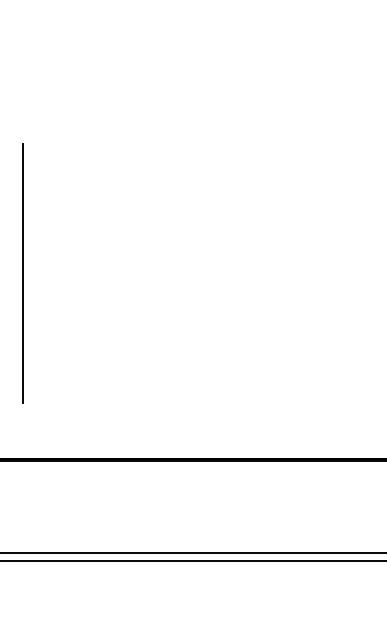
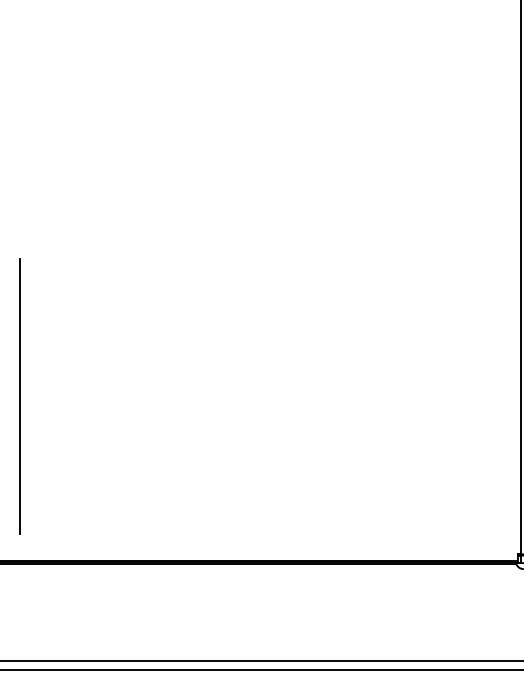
line: (23, 273) -> (19, 396), moved

